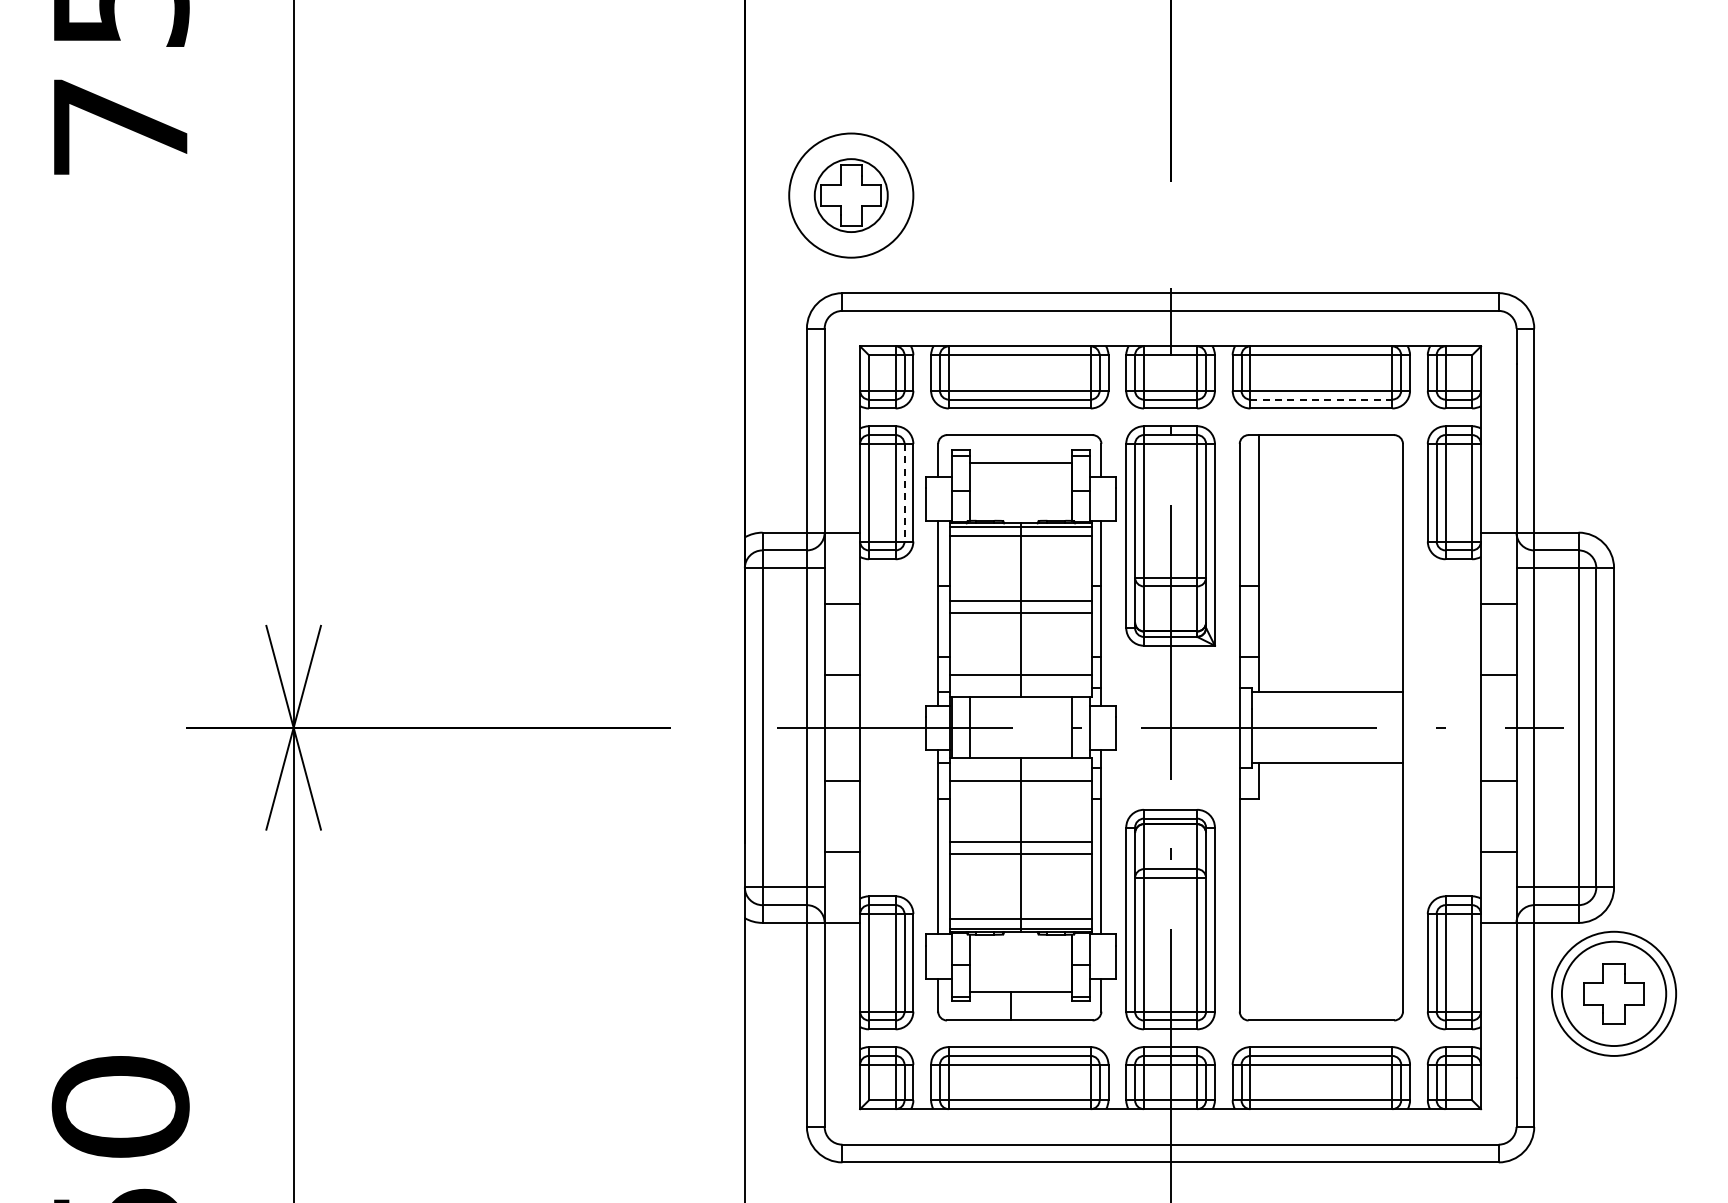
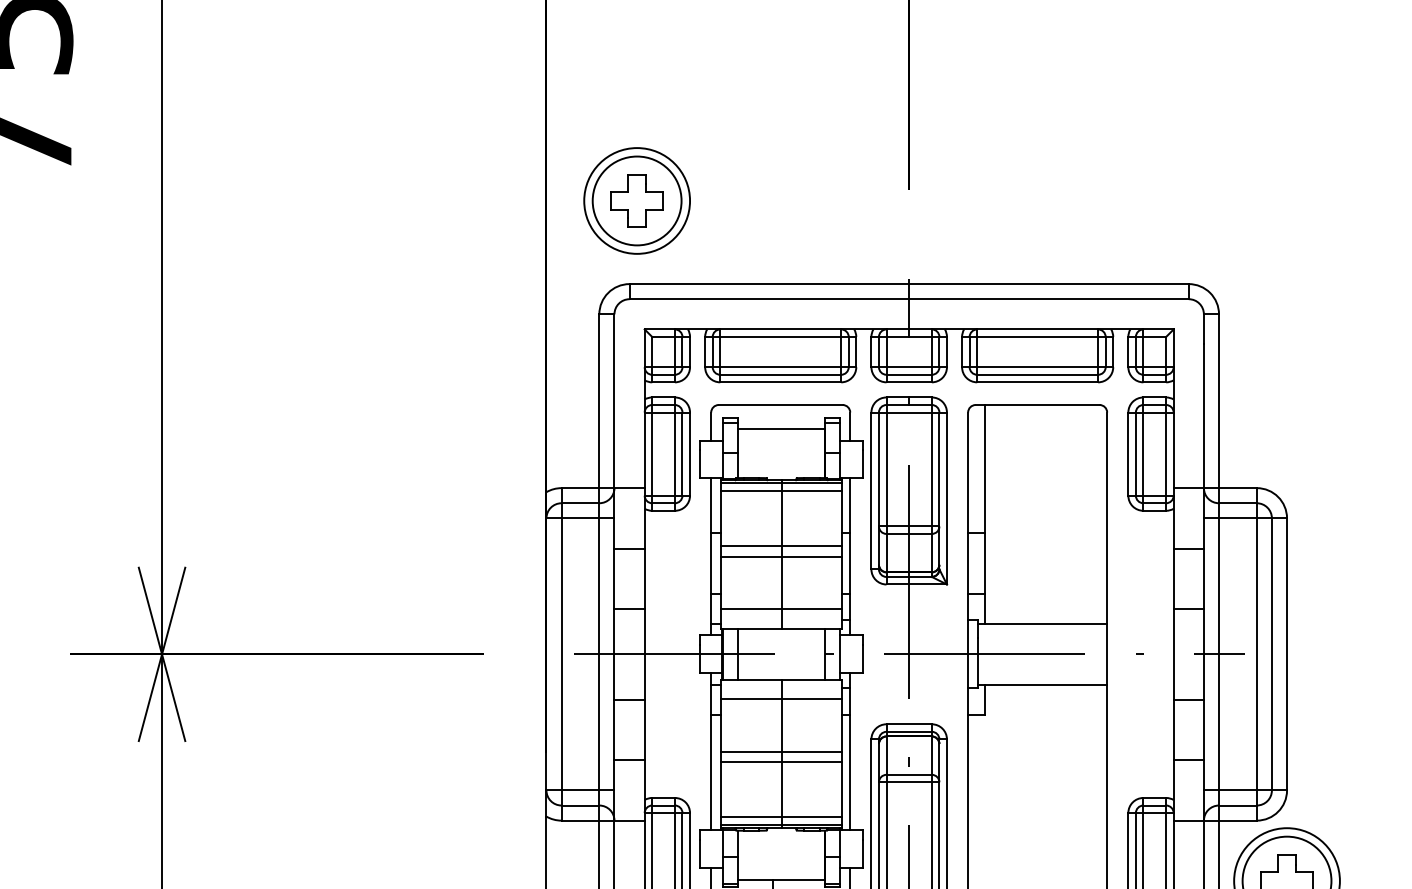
circle: (851, 195) -> (637, 200), size x1.43
line: (1321, 399) -> (1037, 374), dashed -> solid
line: (904, 492) -> (682, 453), dashed -> solid

